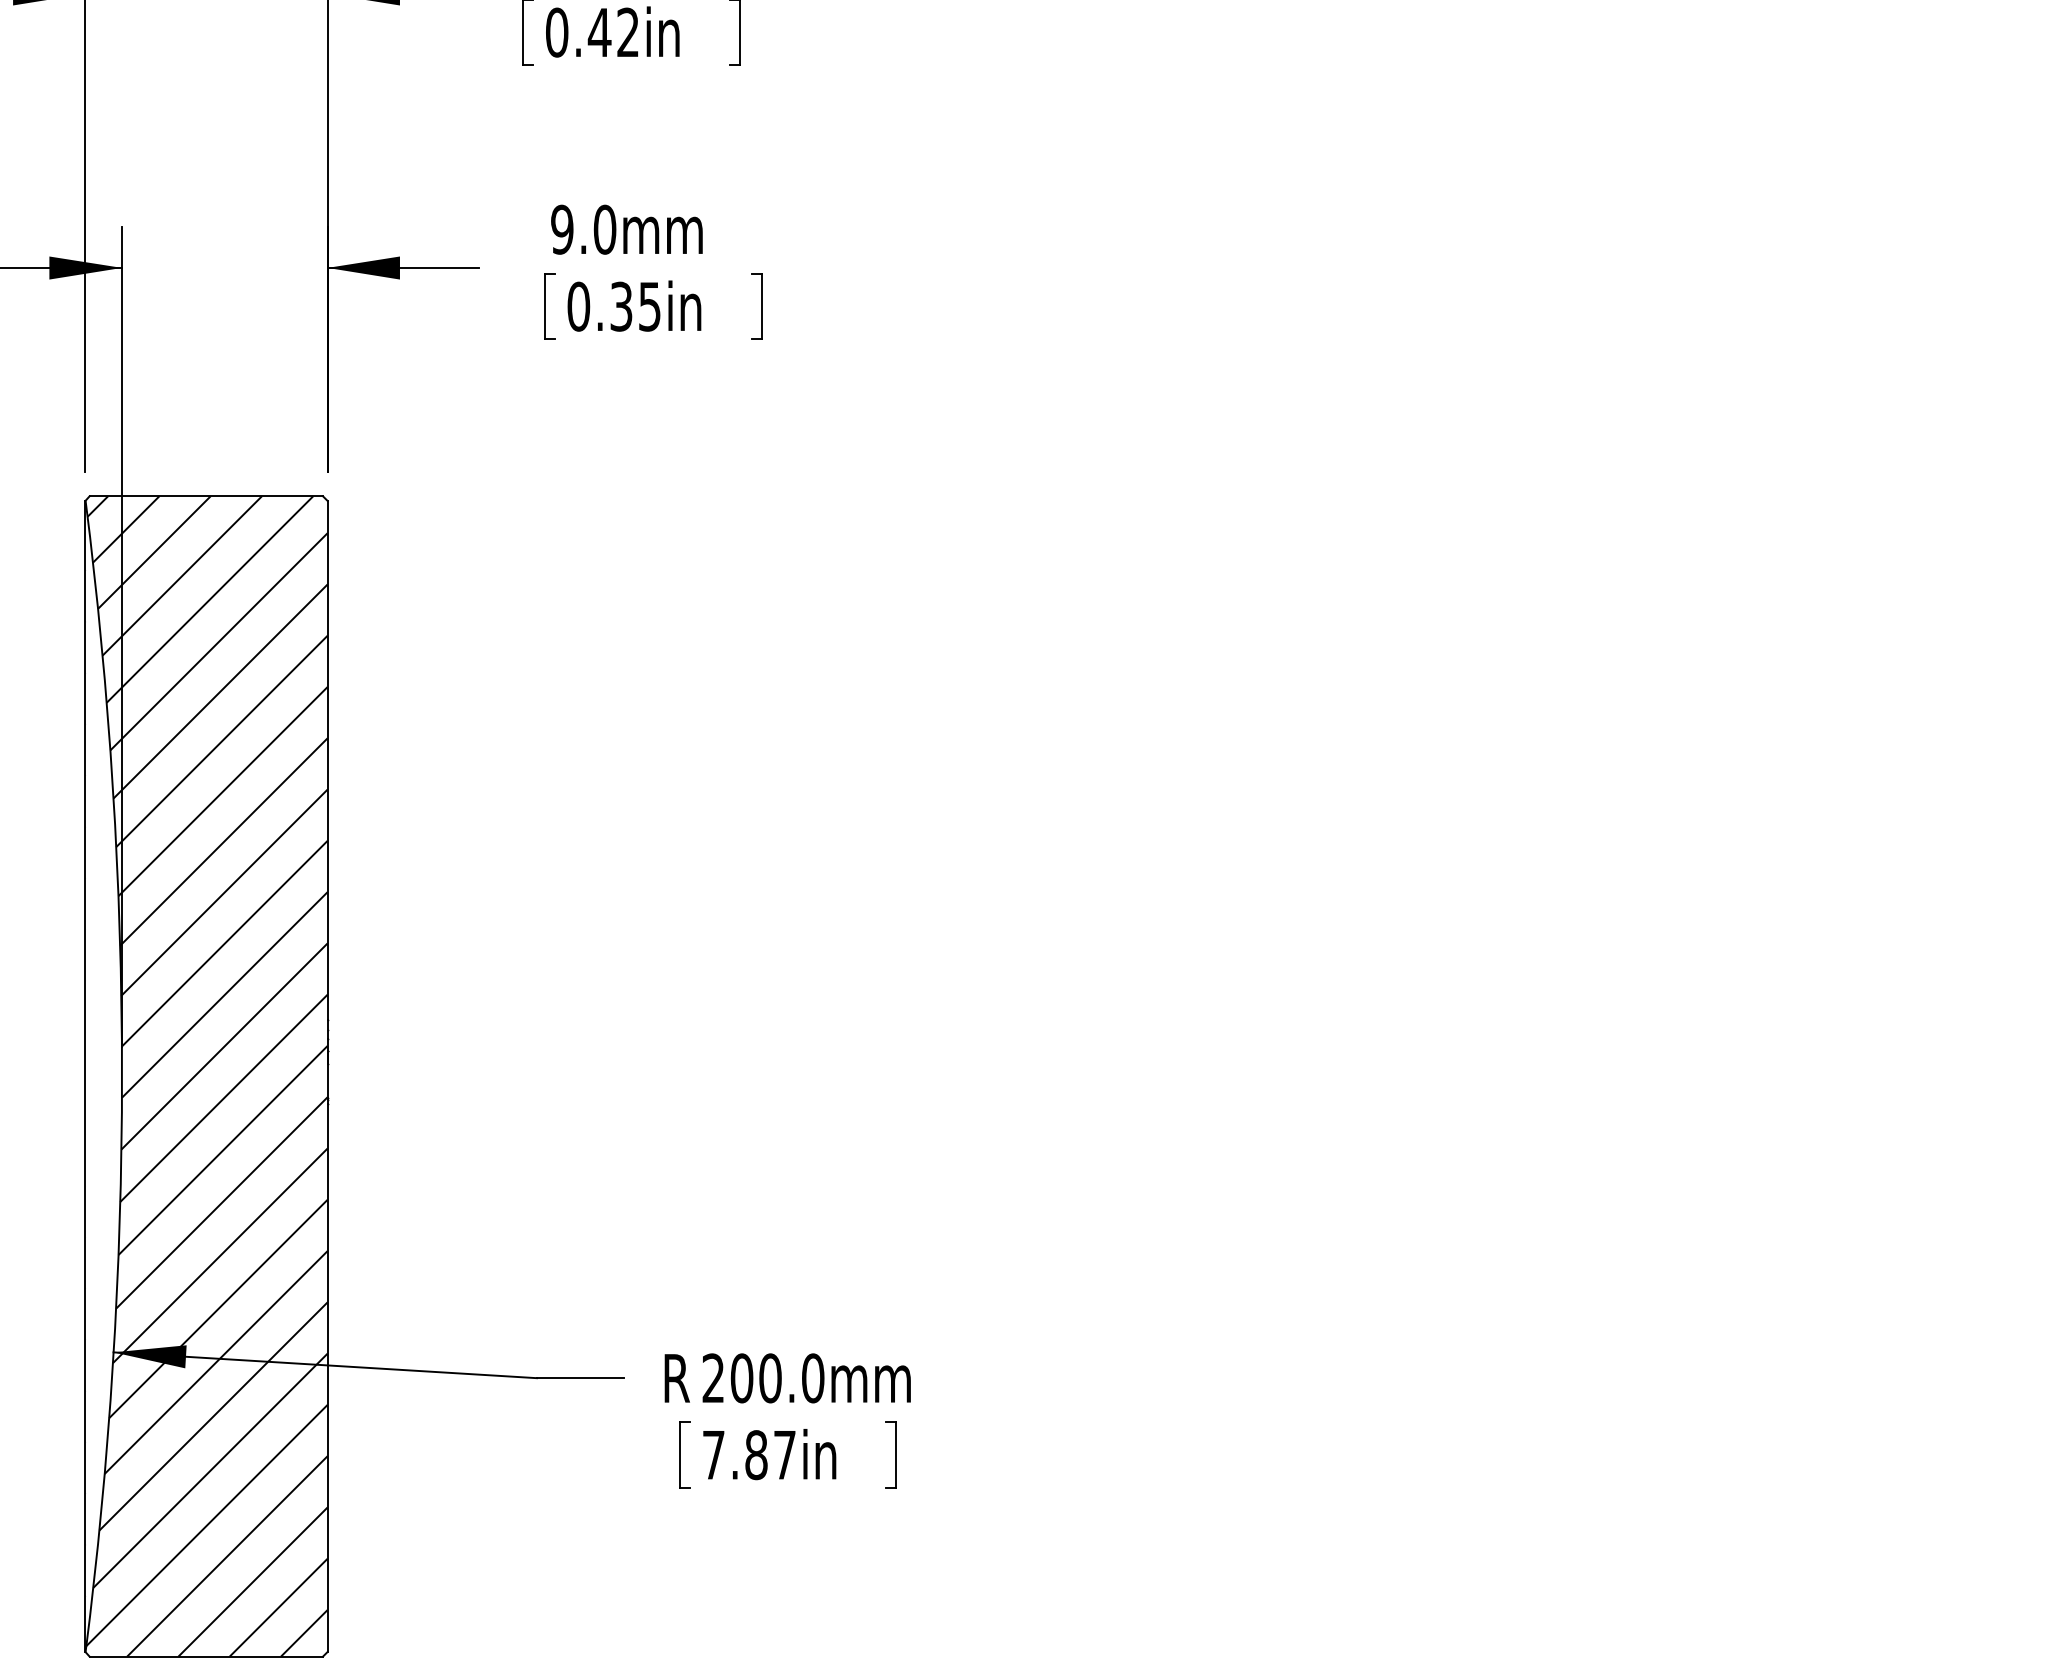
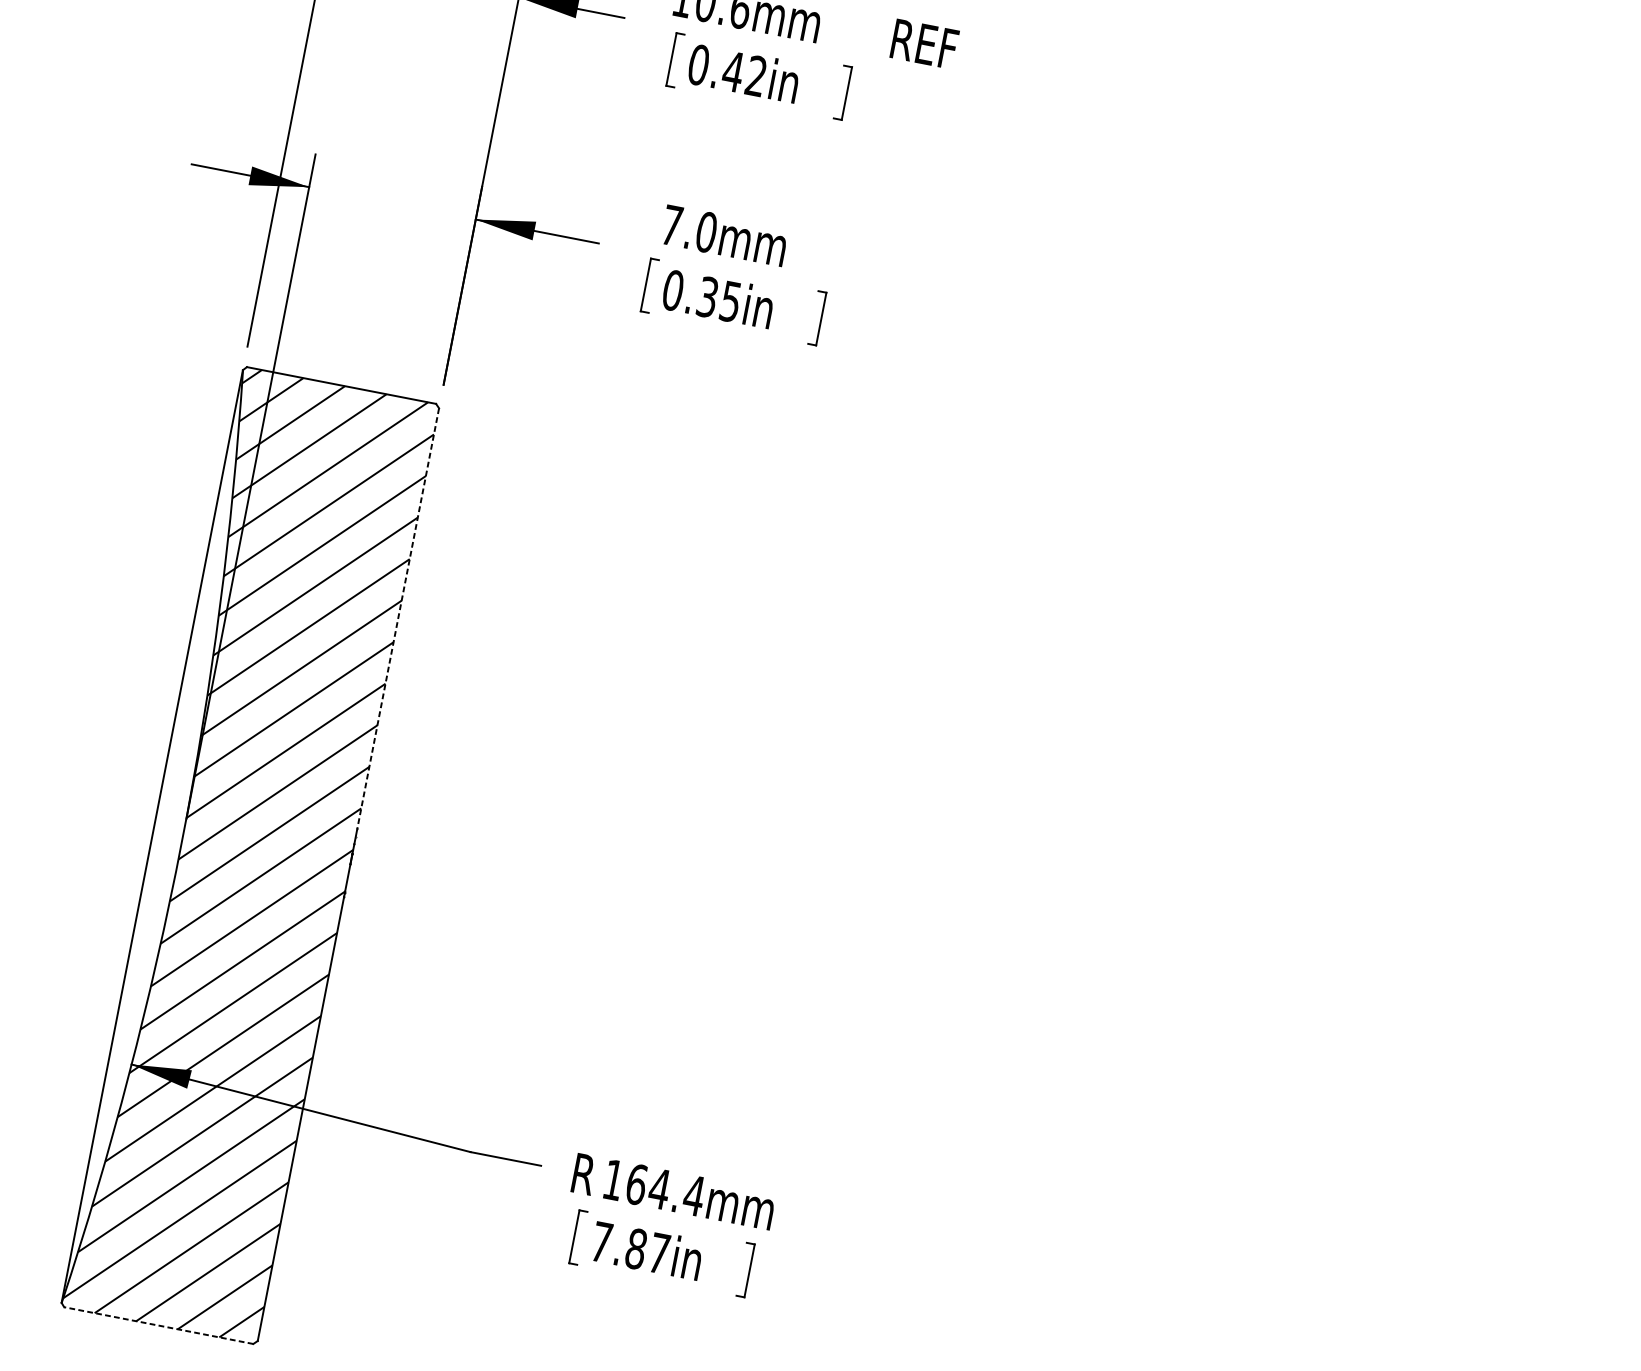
text: (562, 229) -> (672, 225), 9.0mm -> 7.0mm
line: (327, 760) -> (398, 618), solid -> dashed
text: (763, 1378) -> (654, 1188), 200.0mm -> 164.4mm
line: (206, 1656) -> (158, 1325), solid -> dashed

